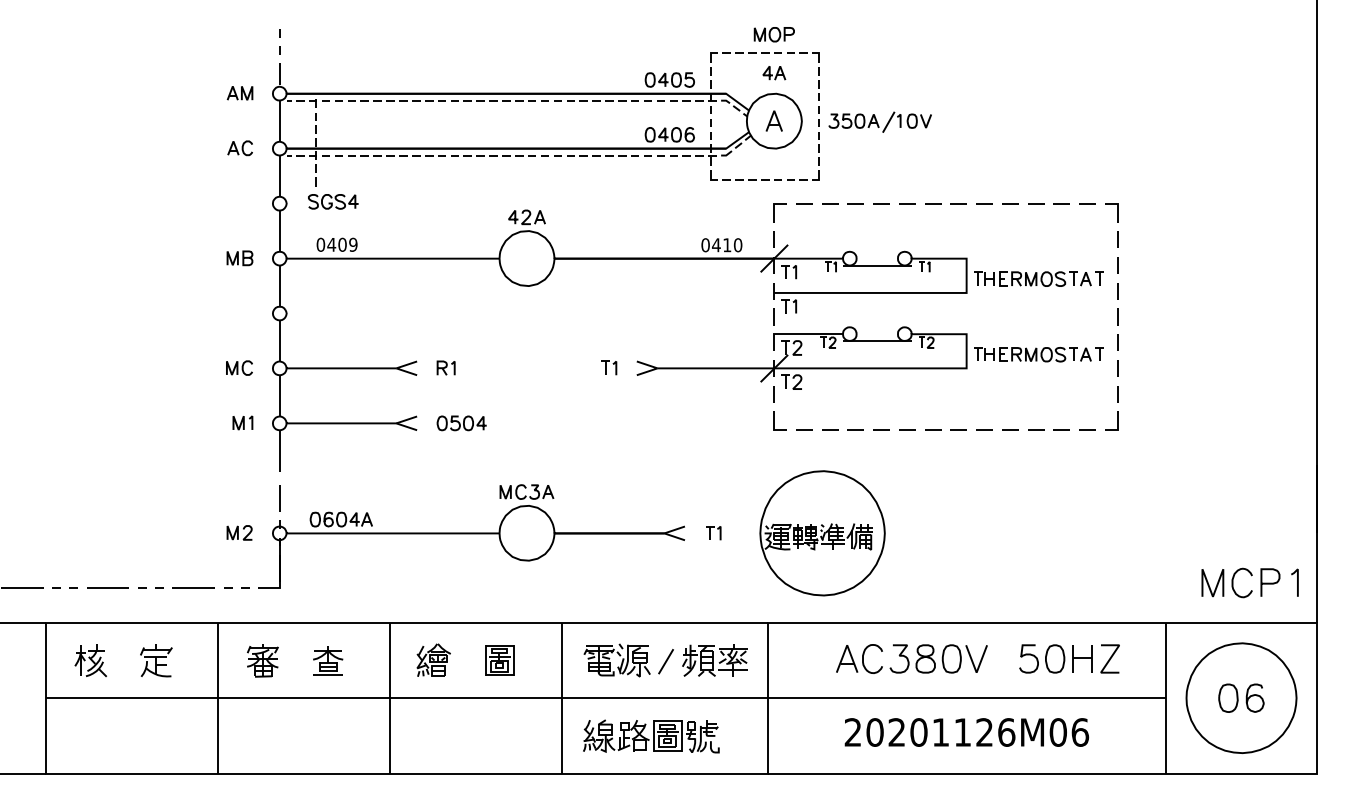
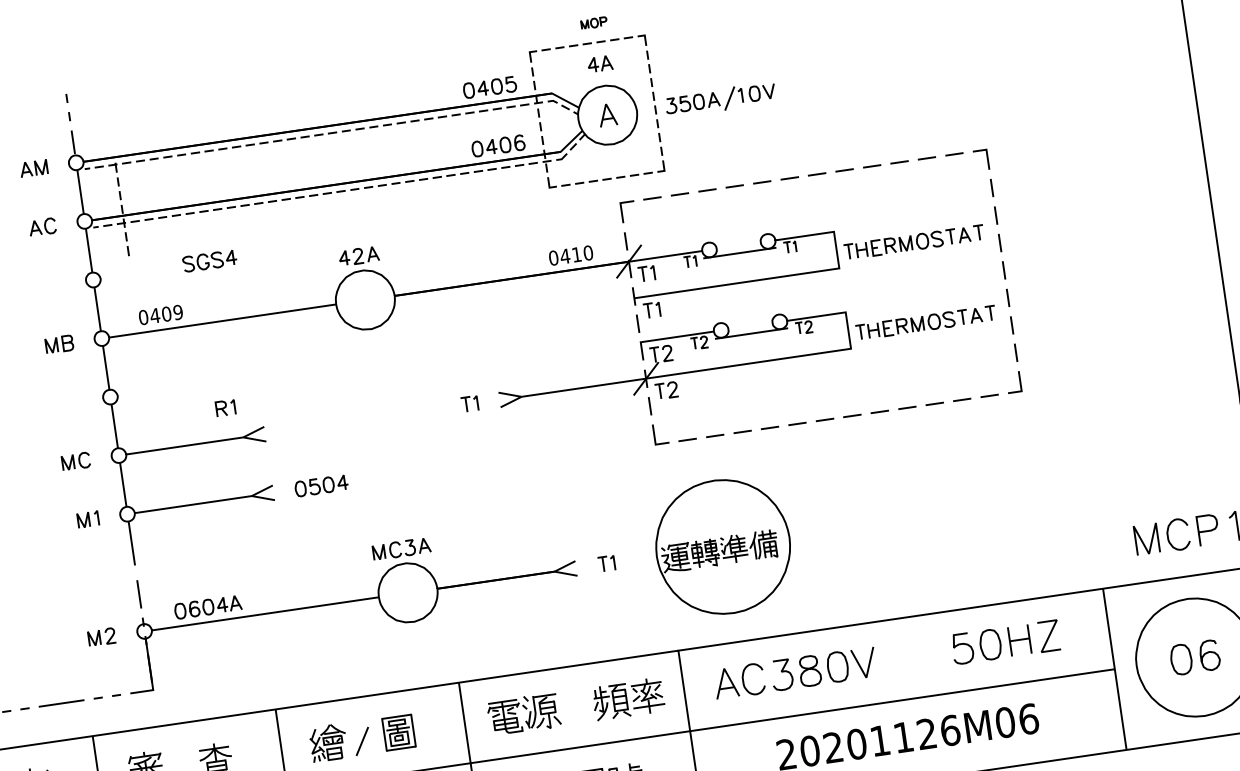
part: (773, 34) -> (593, 22), size x0.6
part: (333, 201) -> (209, 260), moved
part: (445, 367) -> (224, 407), moved
part: (911, 658) -> (794, 672), moved
line: (665, 661) -> (361, 741), moved

